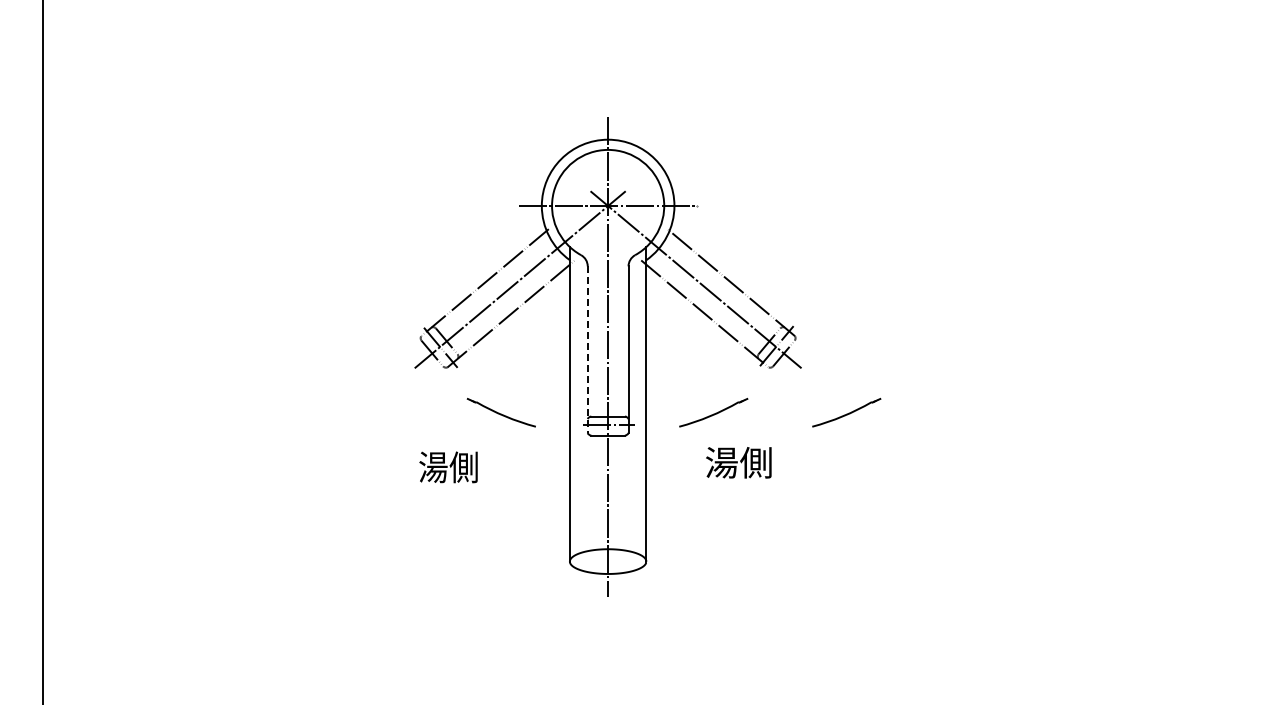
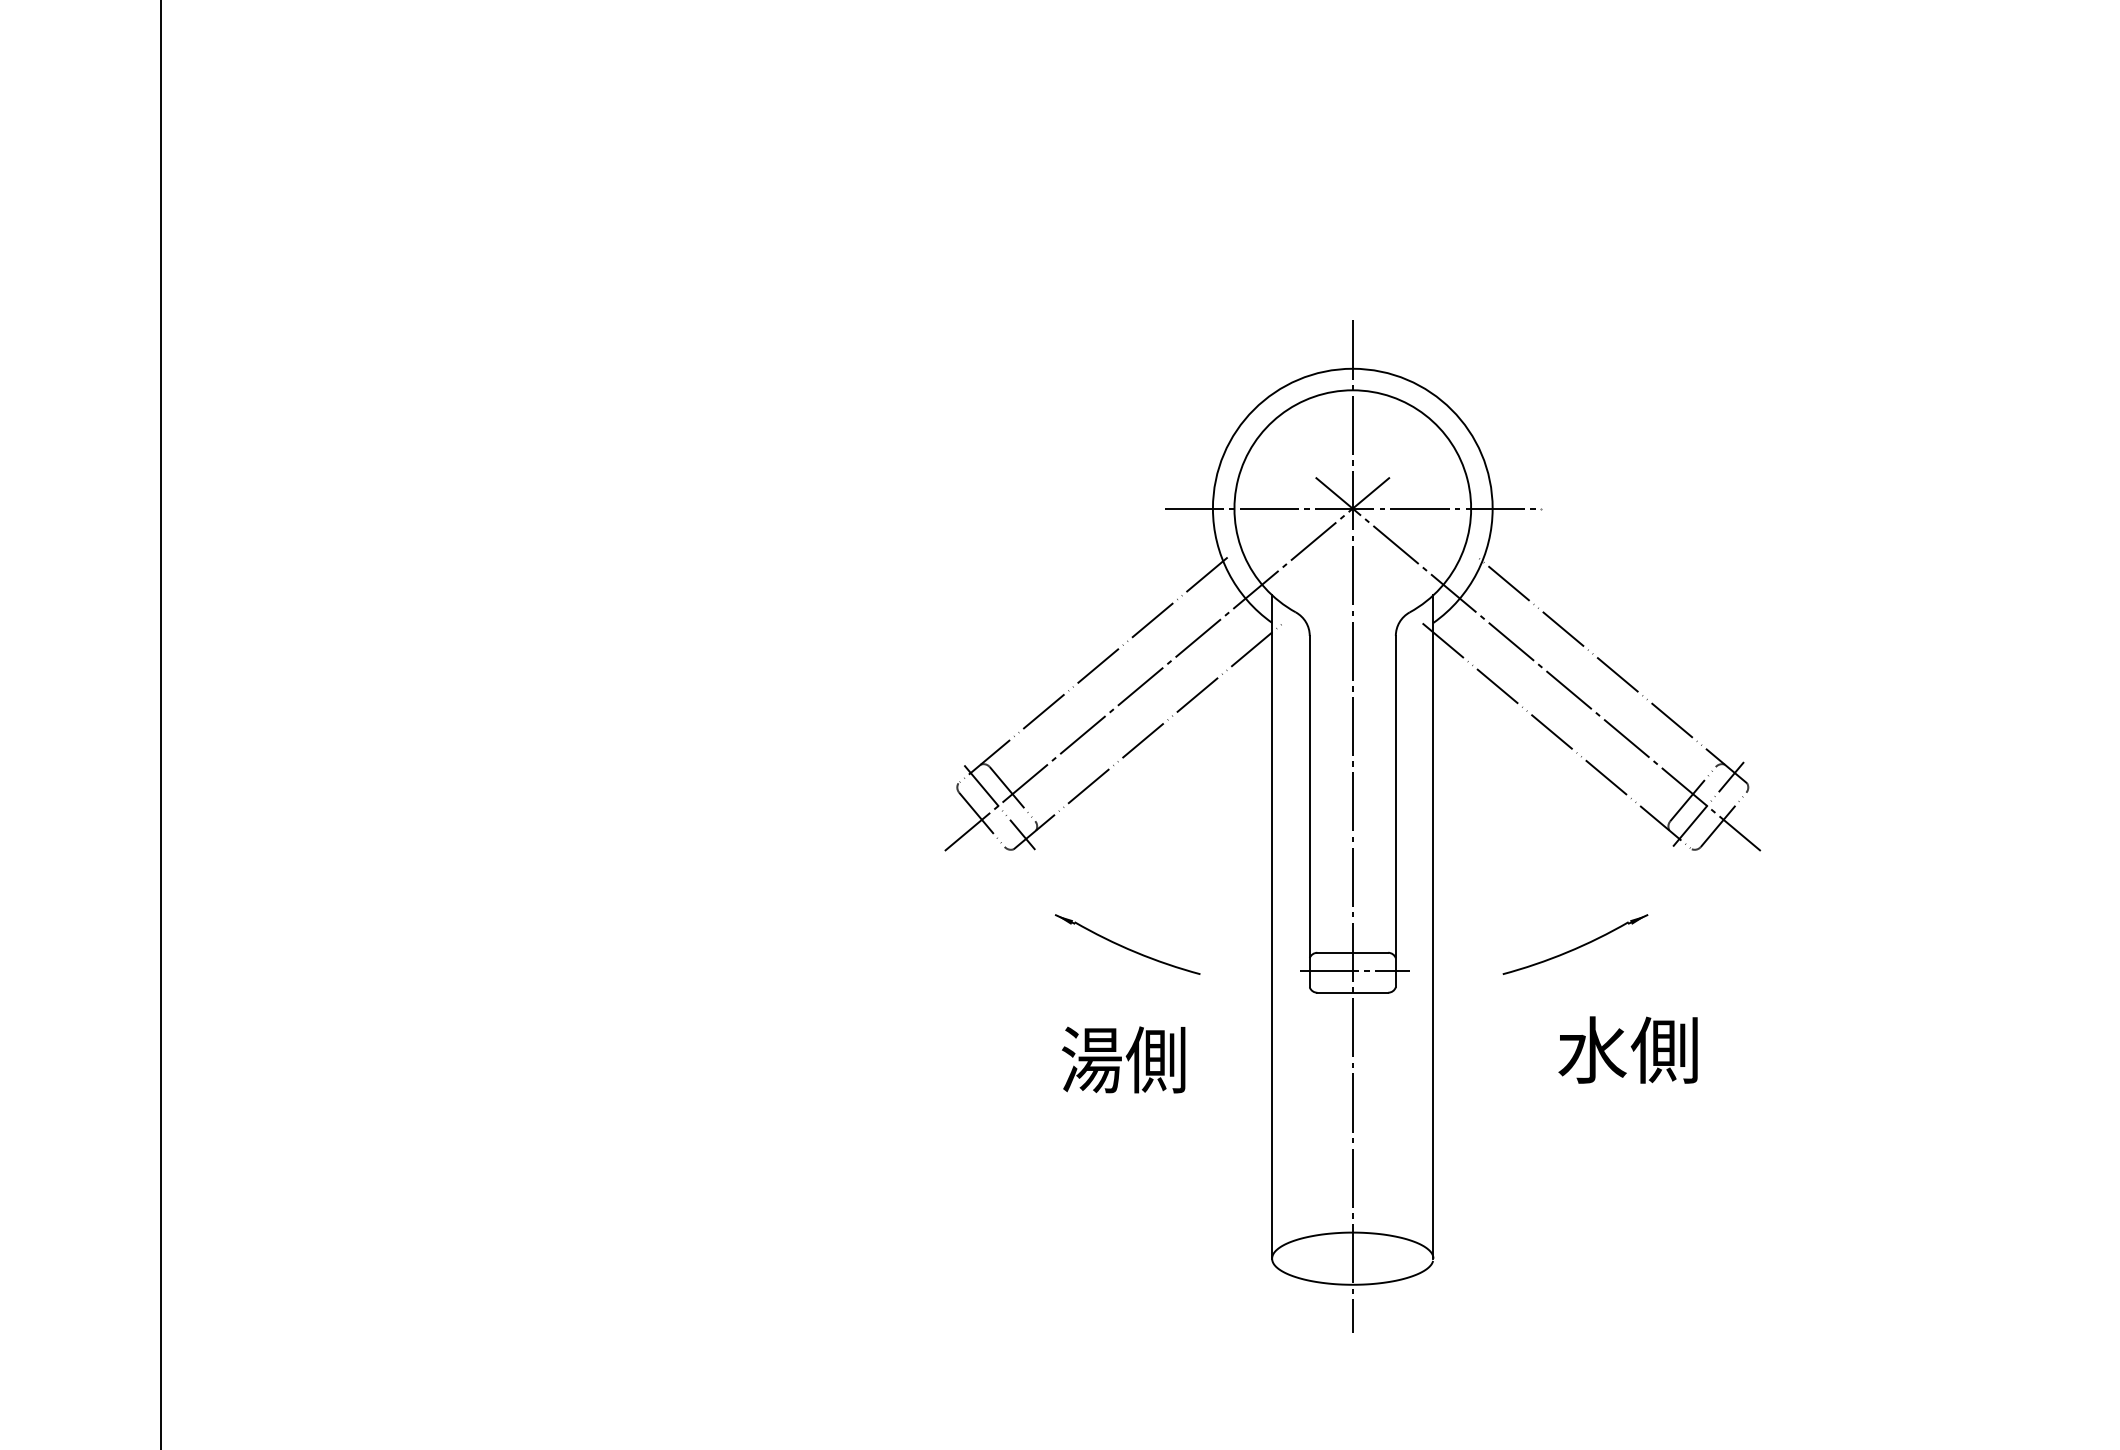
line: (587, 350) -> (1309, 813), dashed -> solid
part: (846, 412) -> (1855, 944), removed
text: (721, 462) -> (1591, 1049), 湯側 -> 水側
text: (448, 467) -> (1123, 1060), moved

